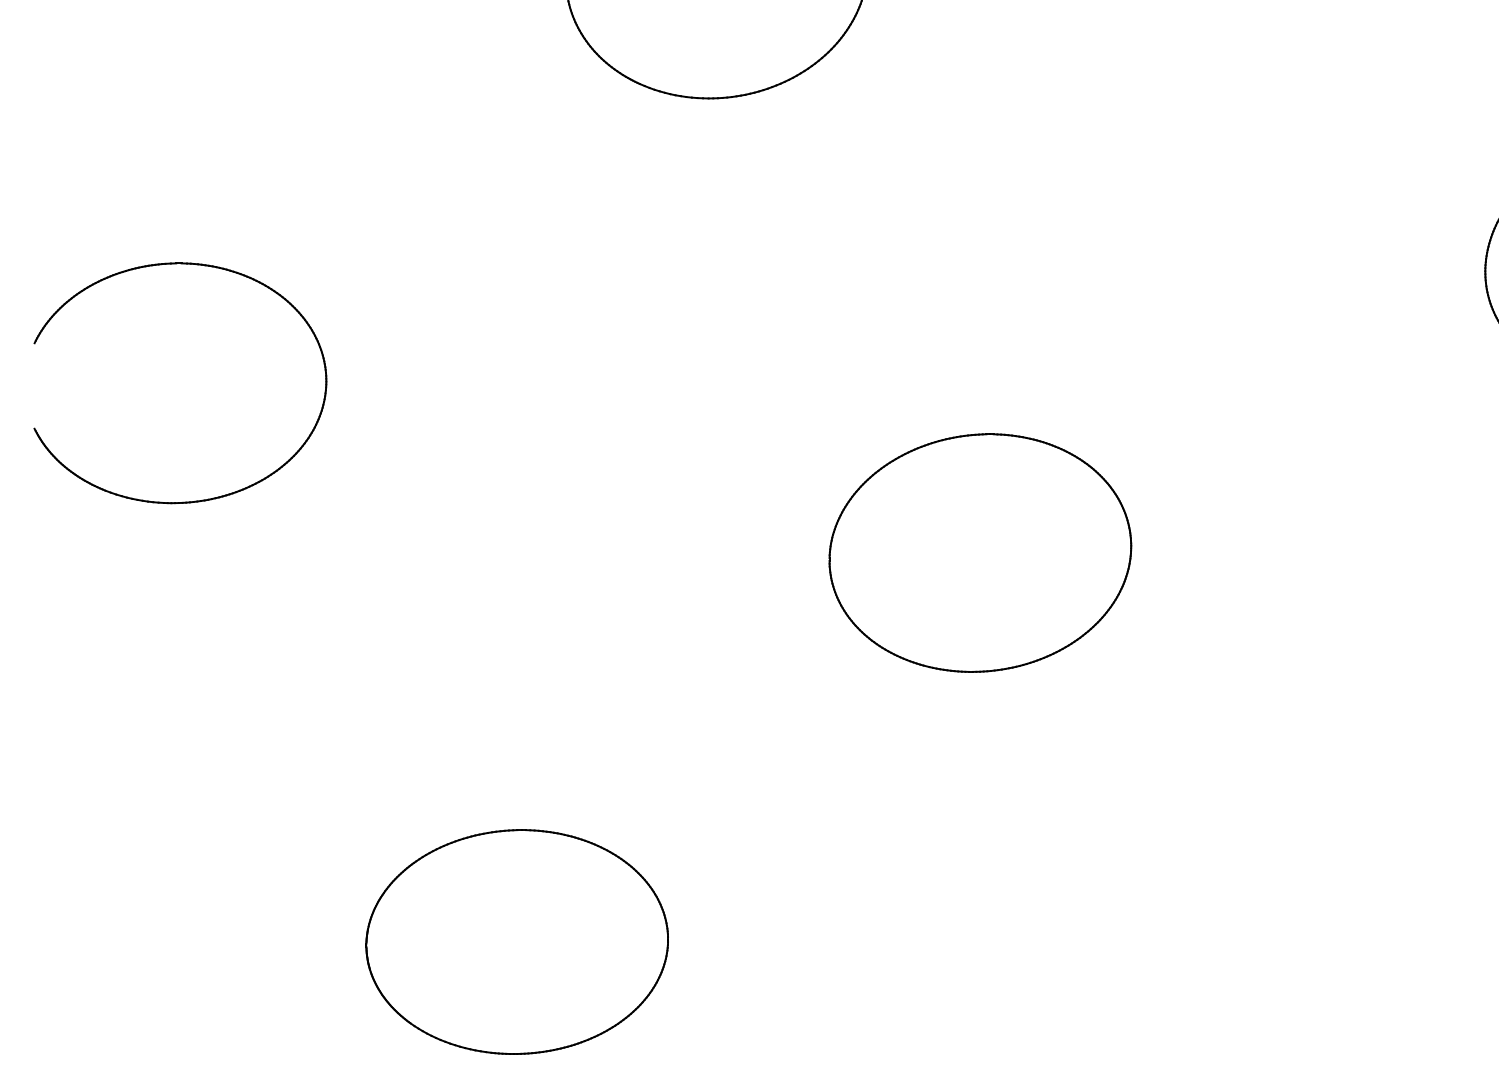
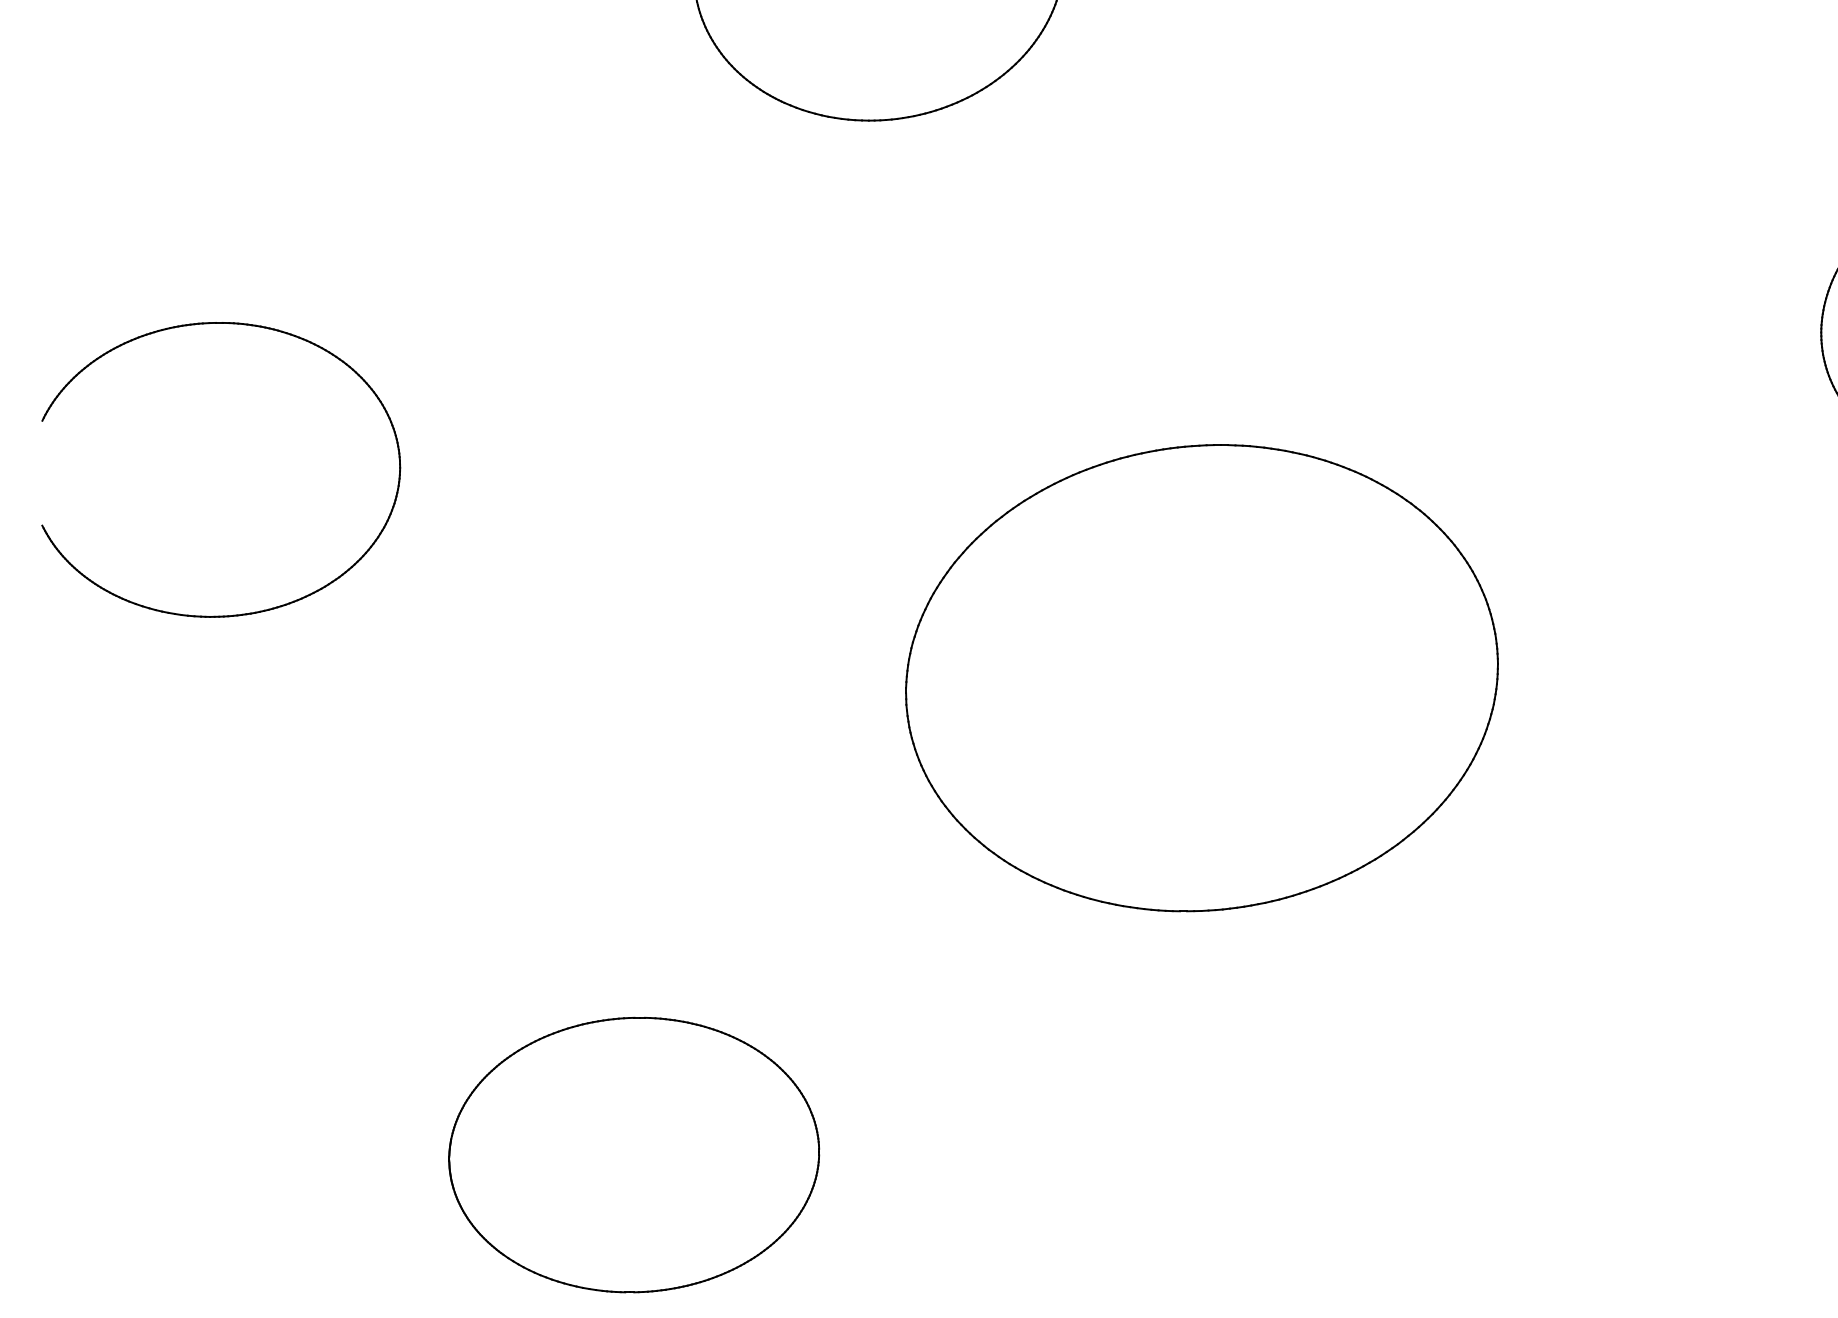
part: (980, 552) -> (1202, 677), size x1.6

